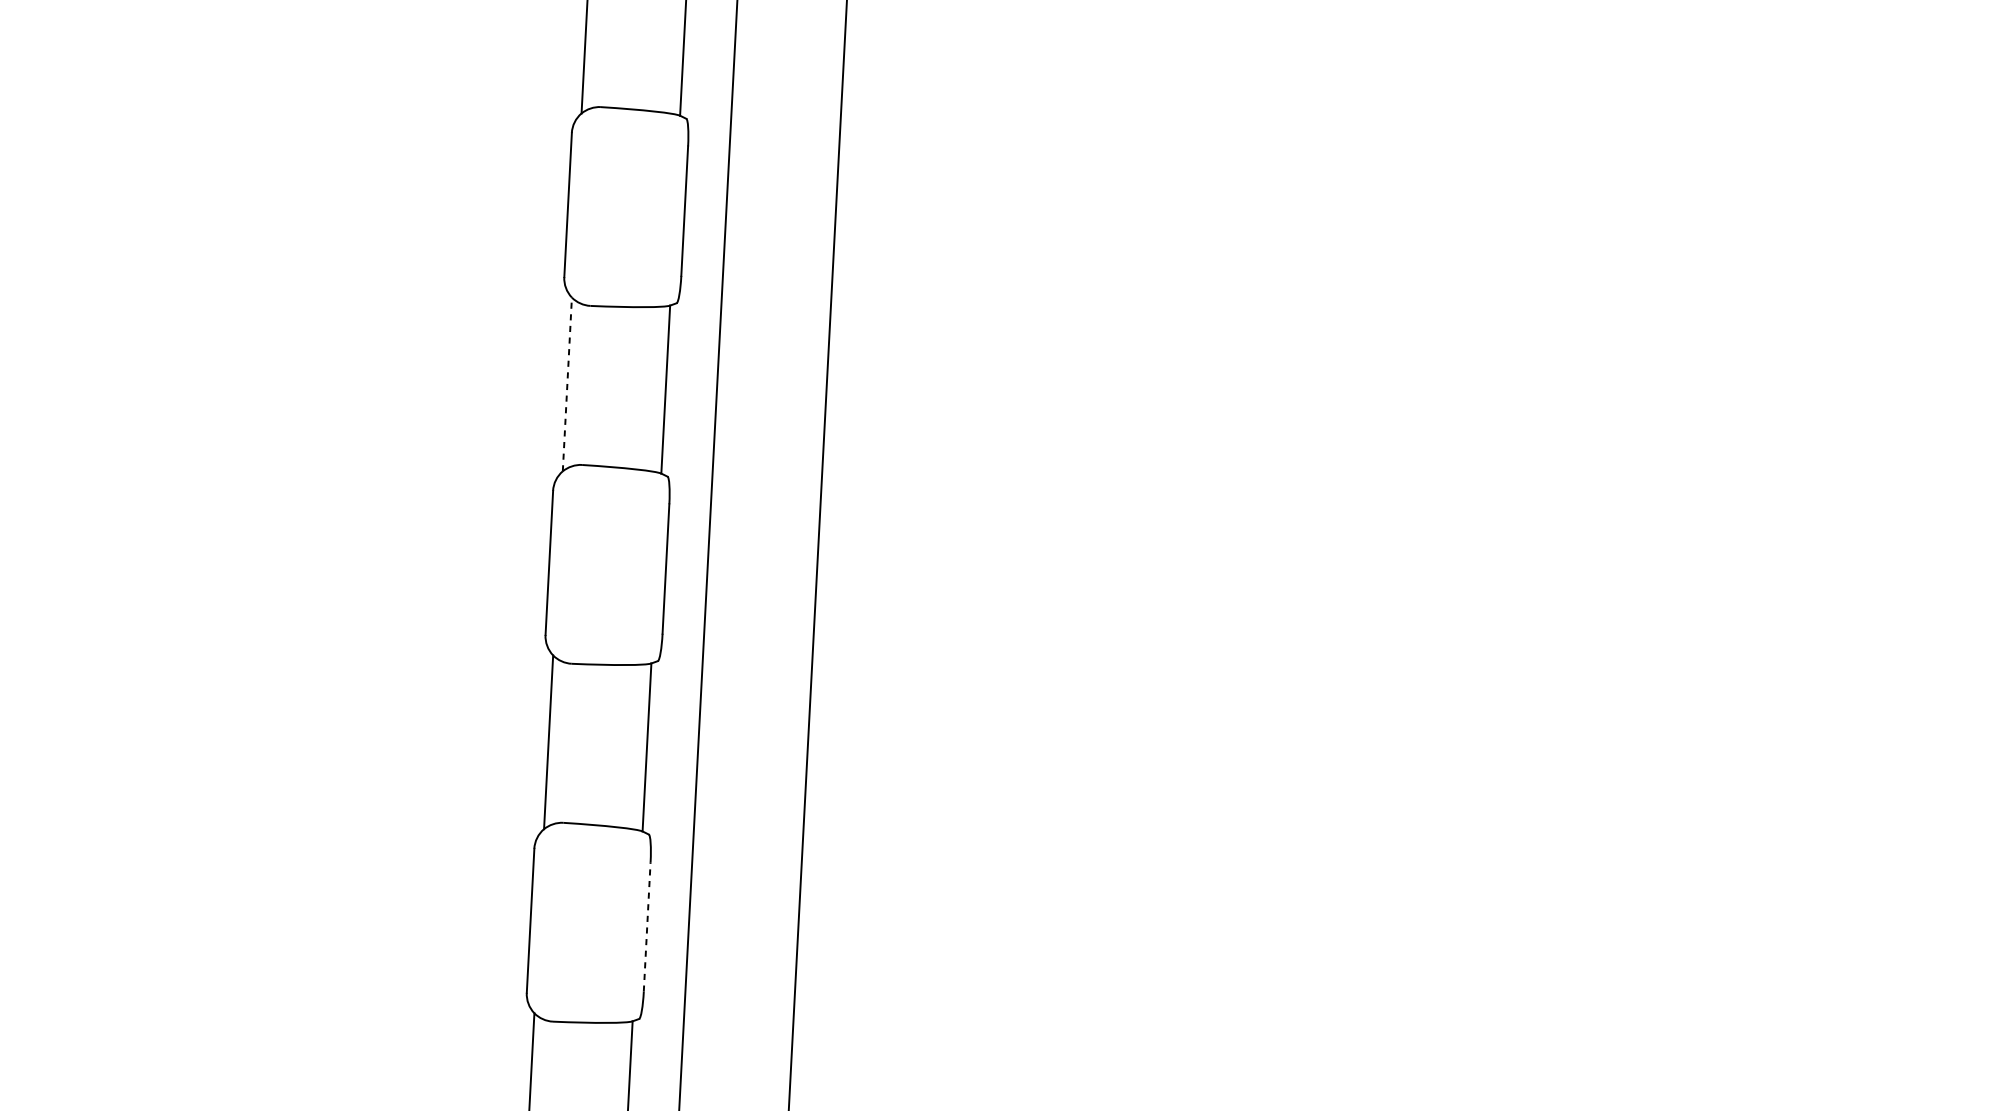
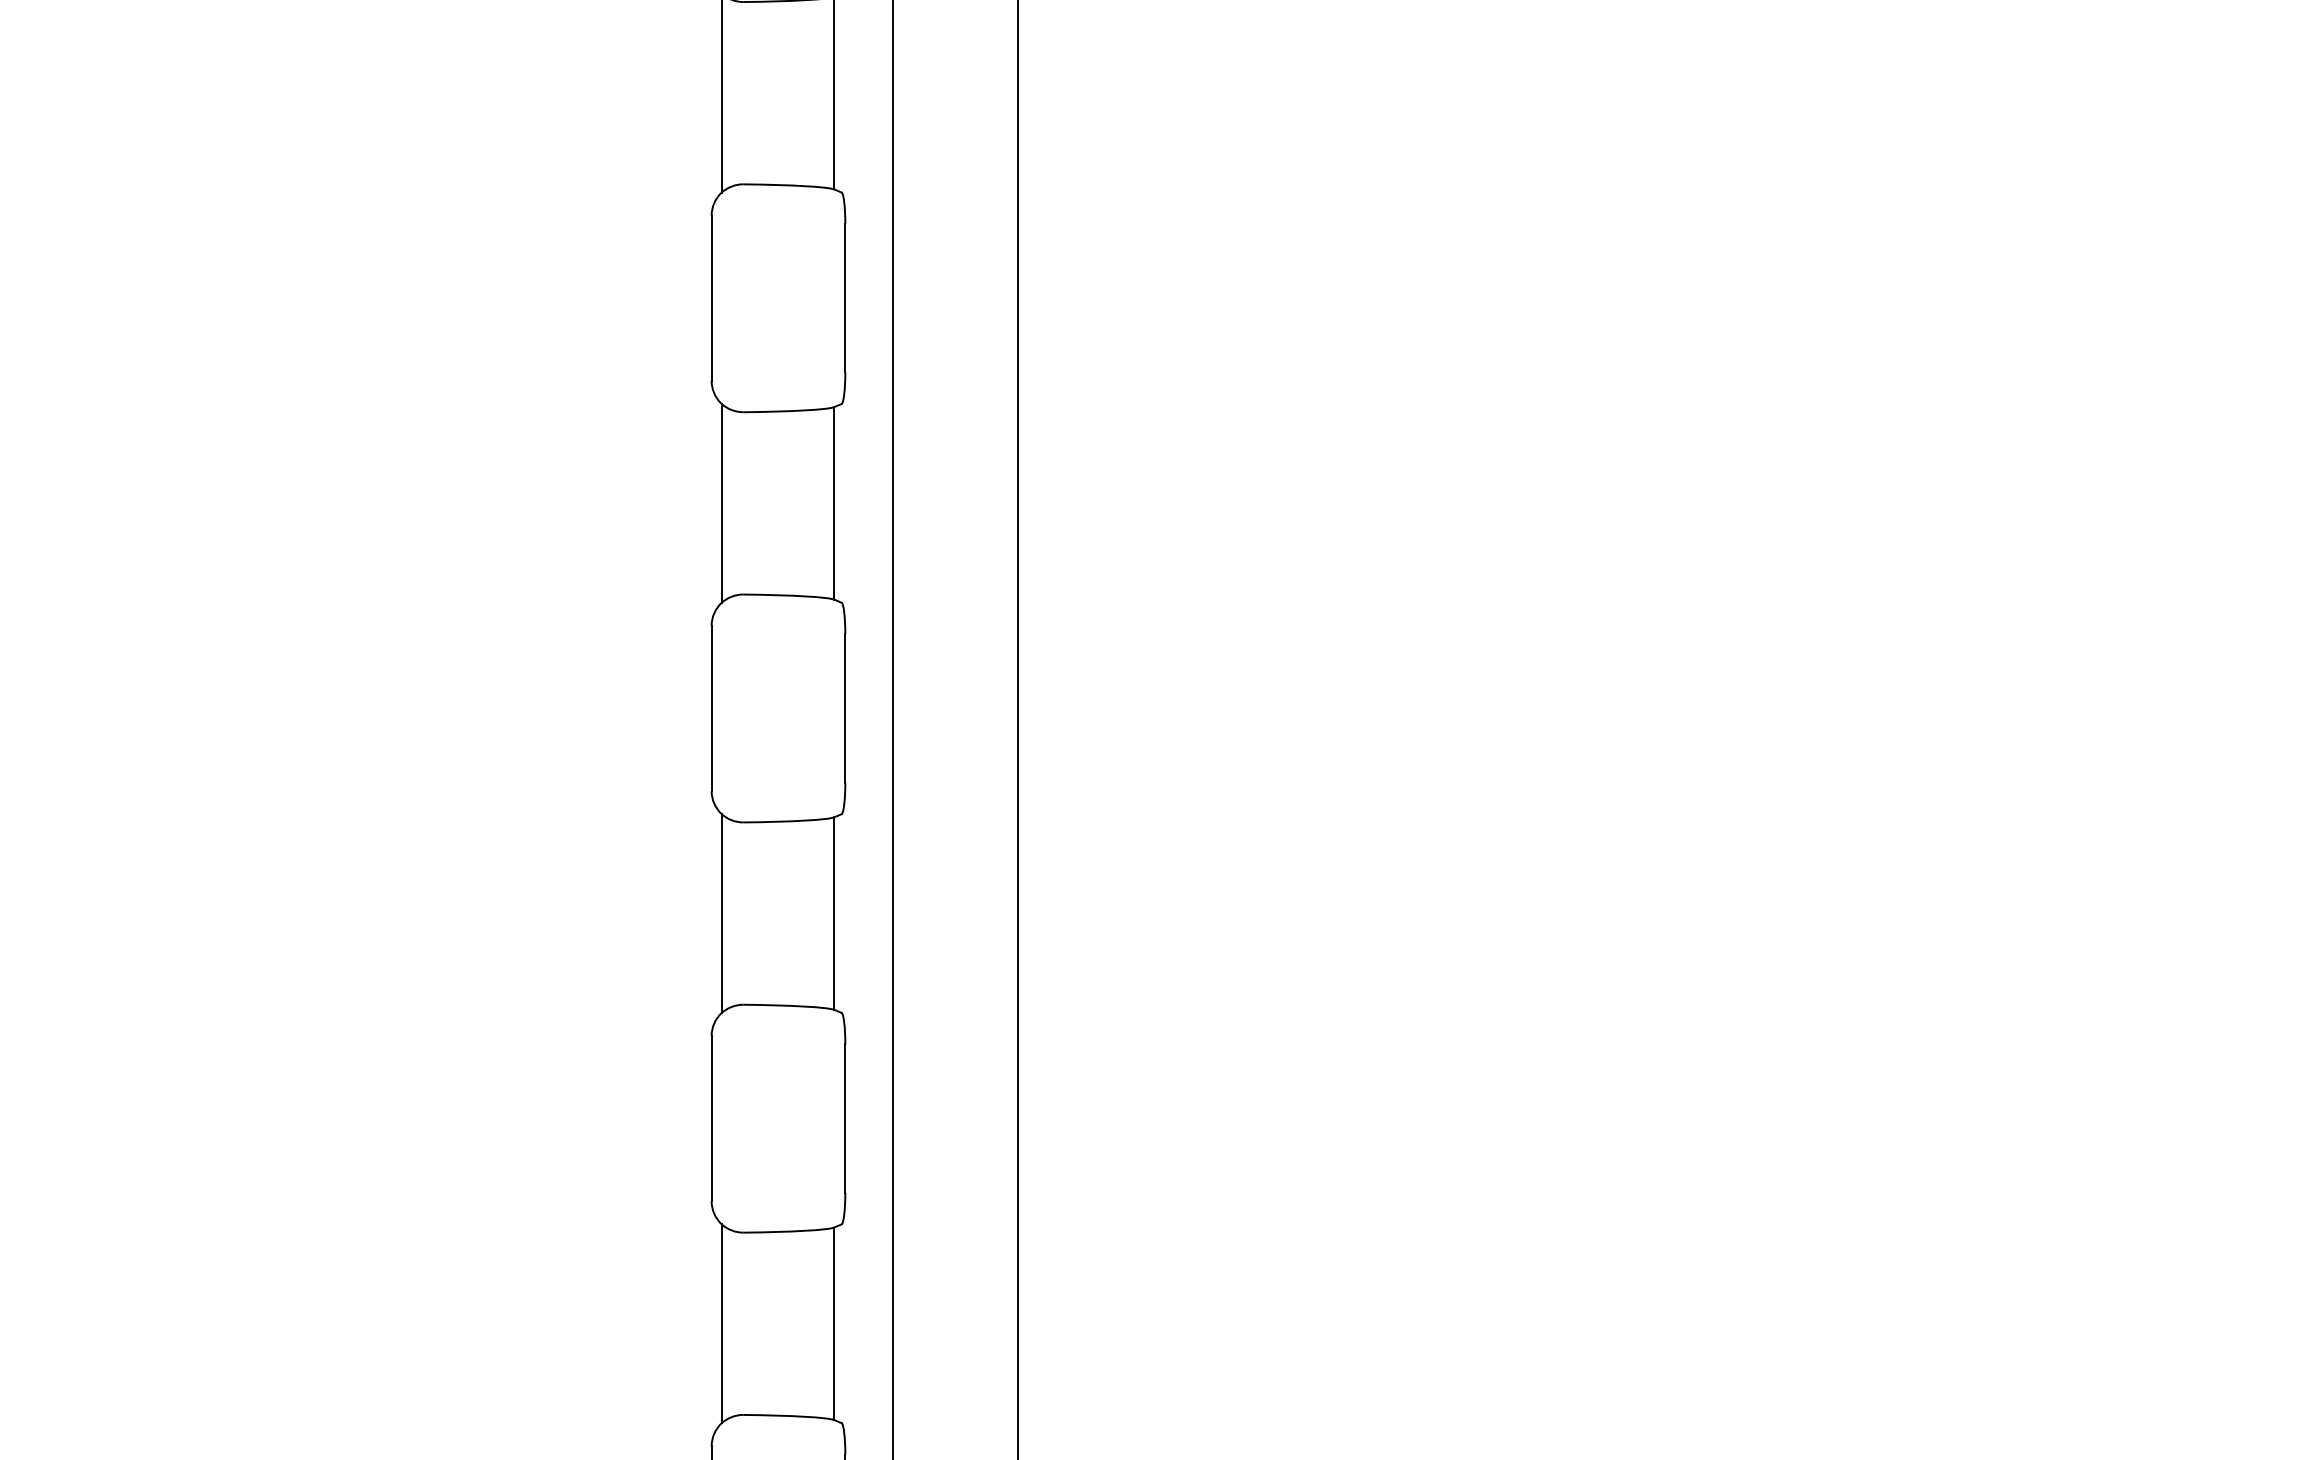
line: (567, 384) -> (721, 503), dashed -> solid
line: (647, 926) -> (845, 1118), dashed -> solid

